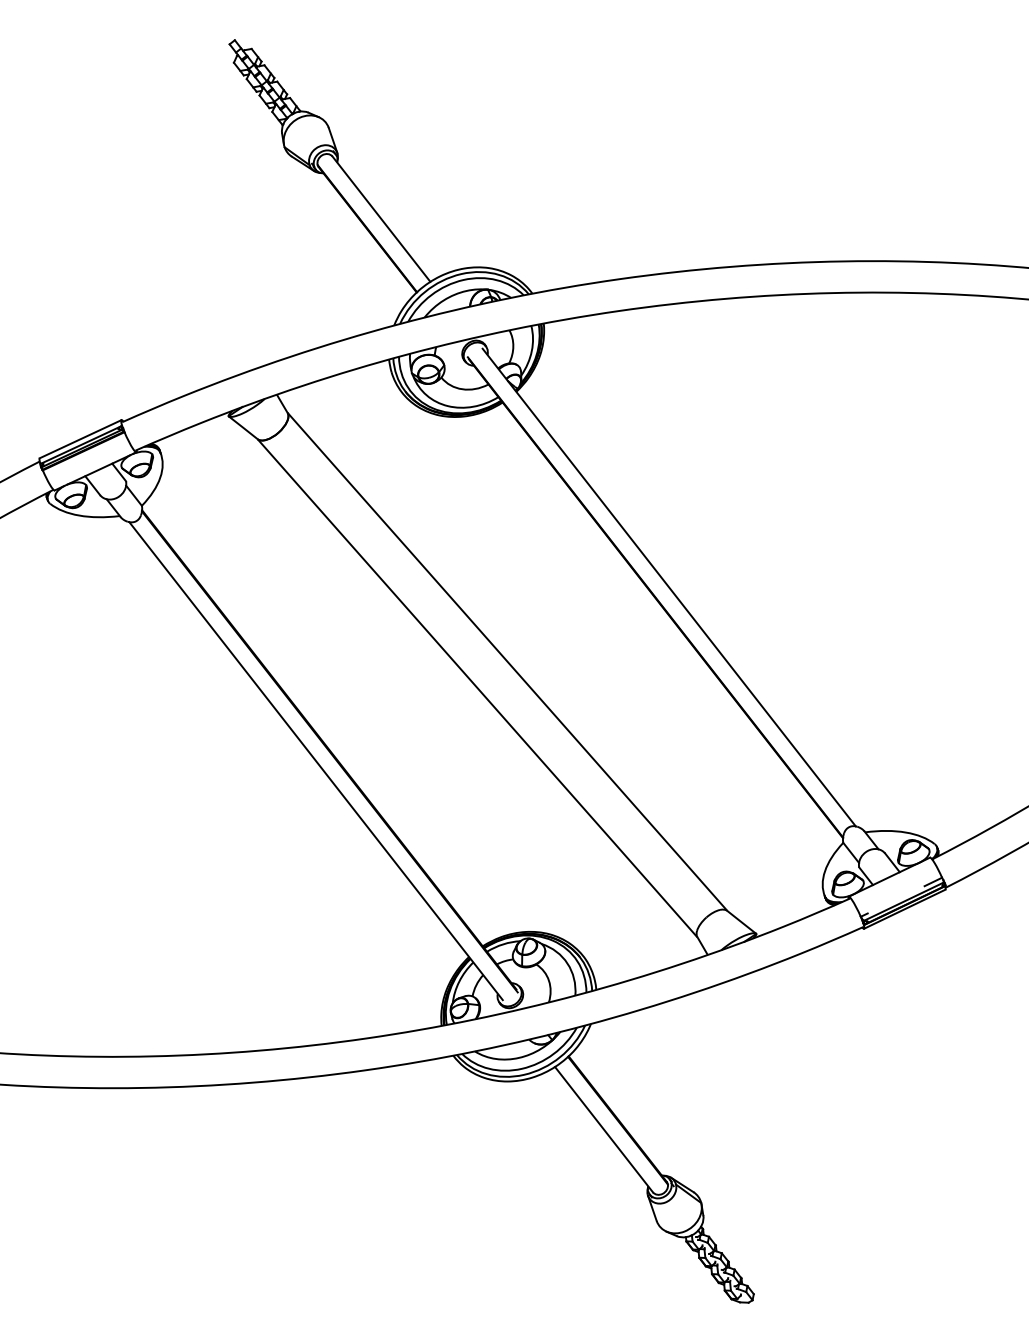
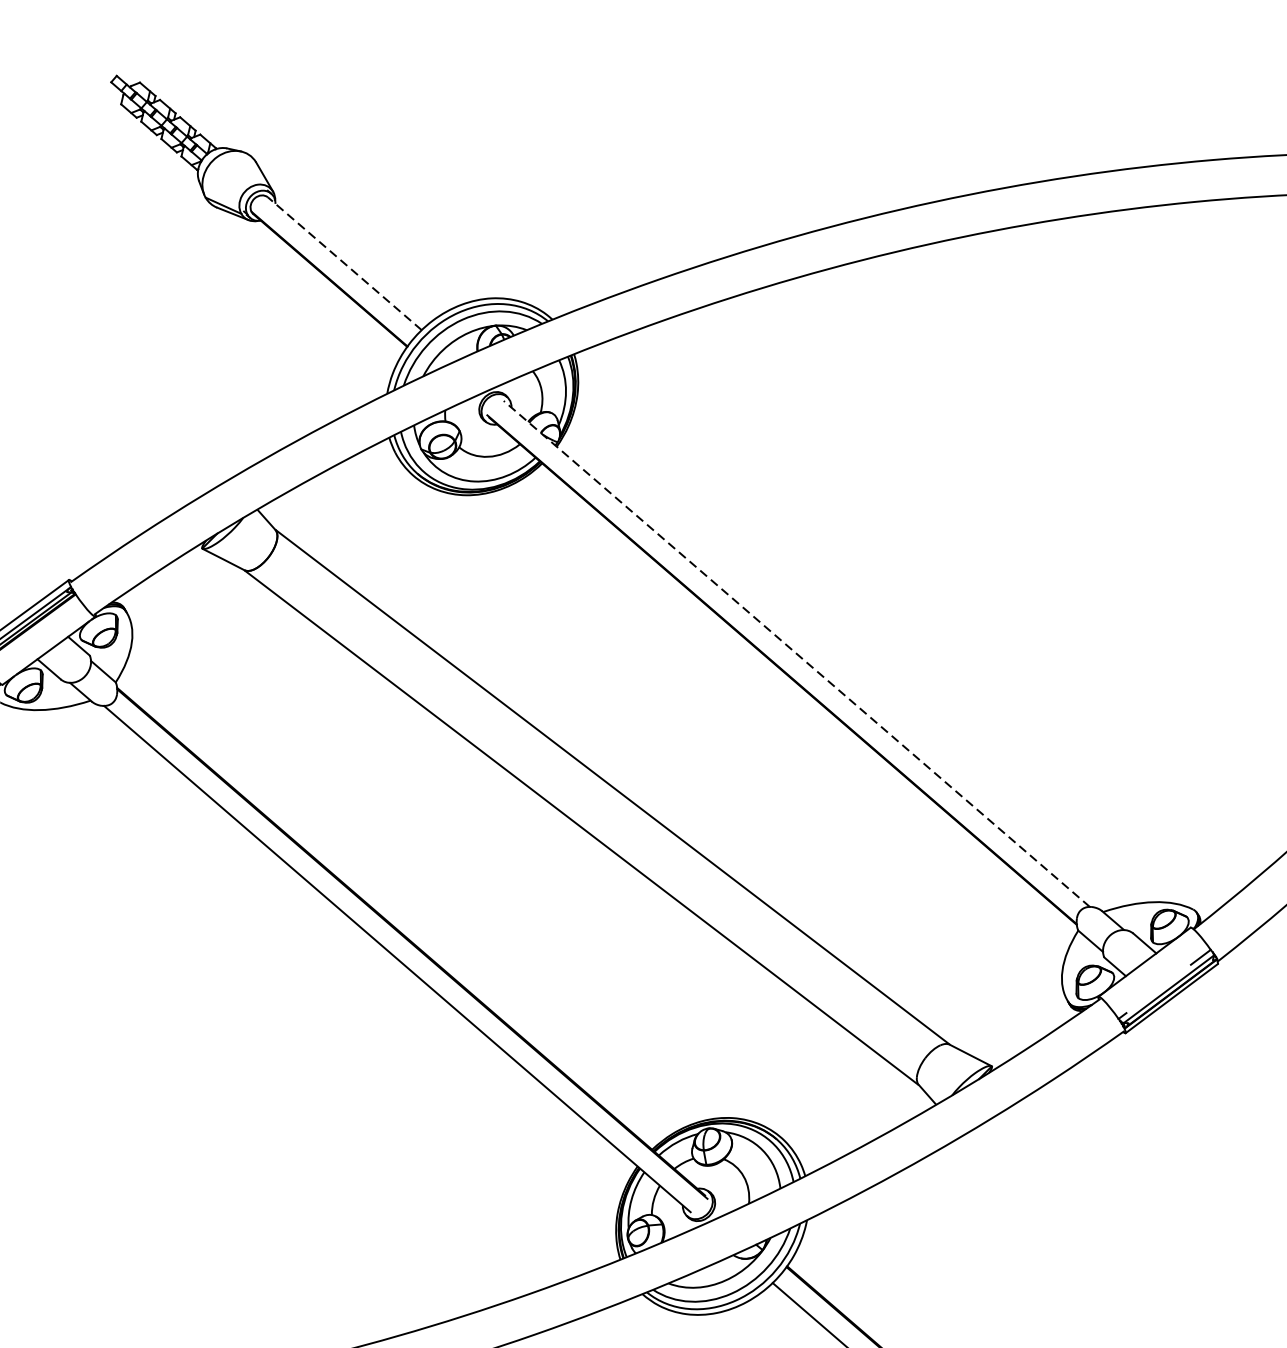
line: (381, 219) -> (344, 264), solid -> dashed
line: (668, 587) -> (795, 654), solid -> dashed

